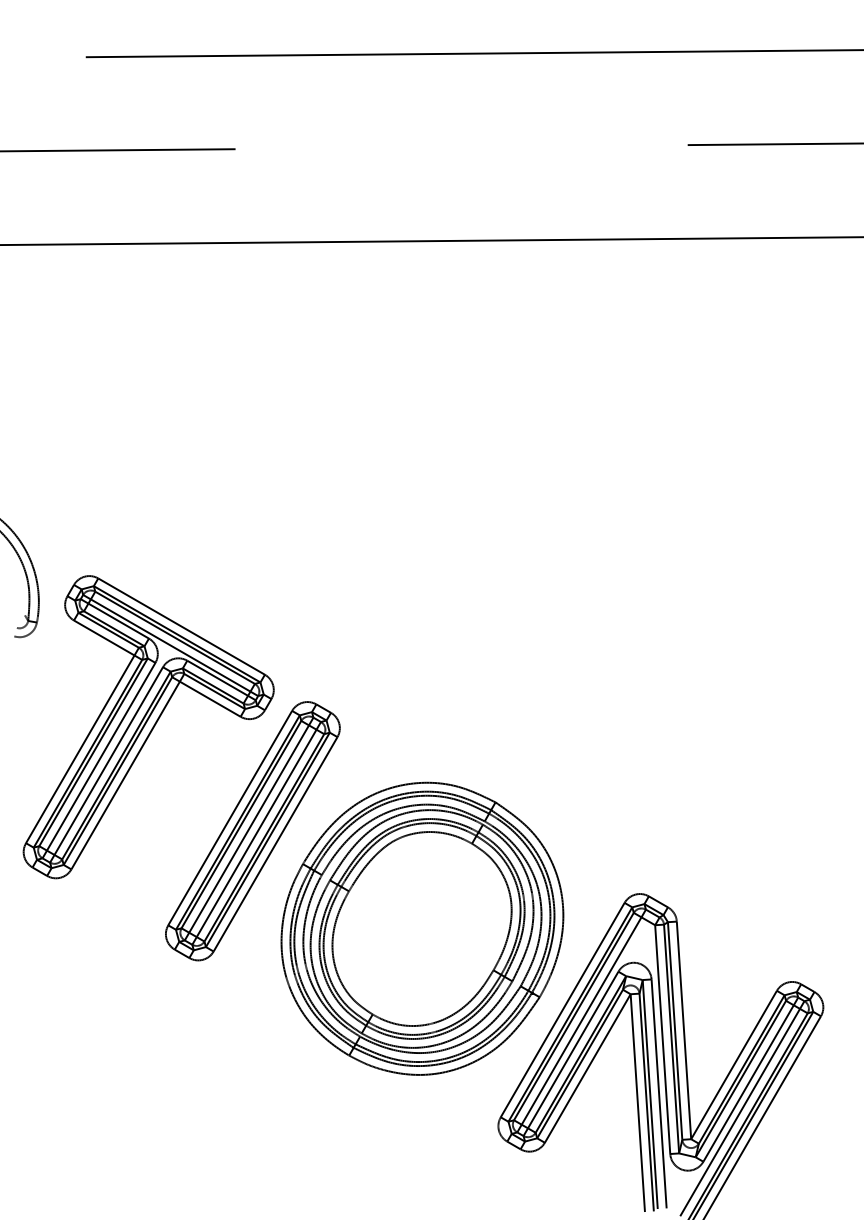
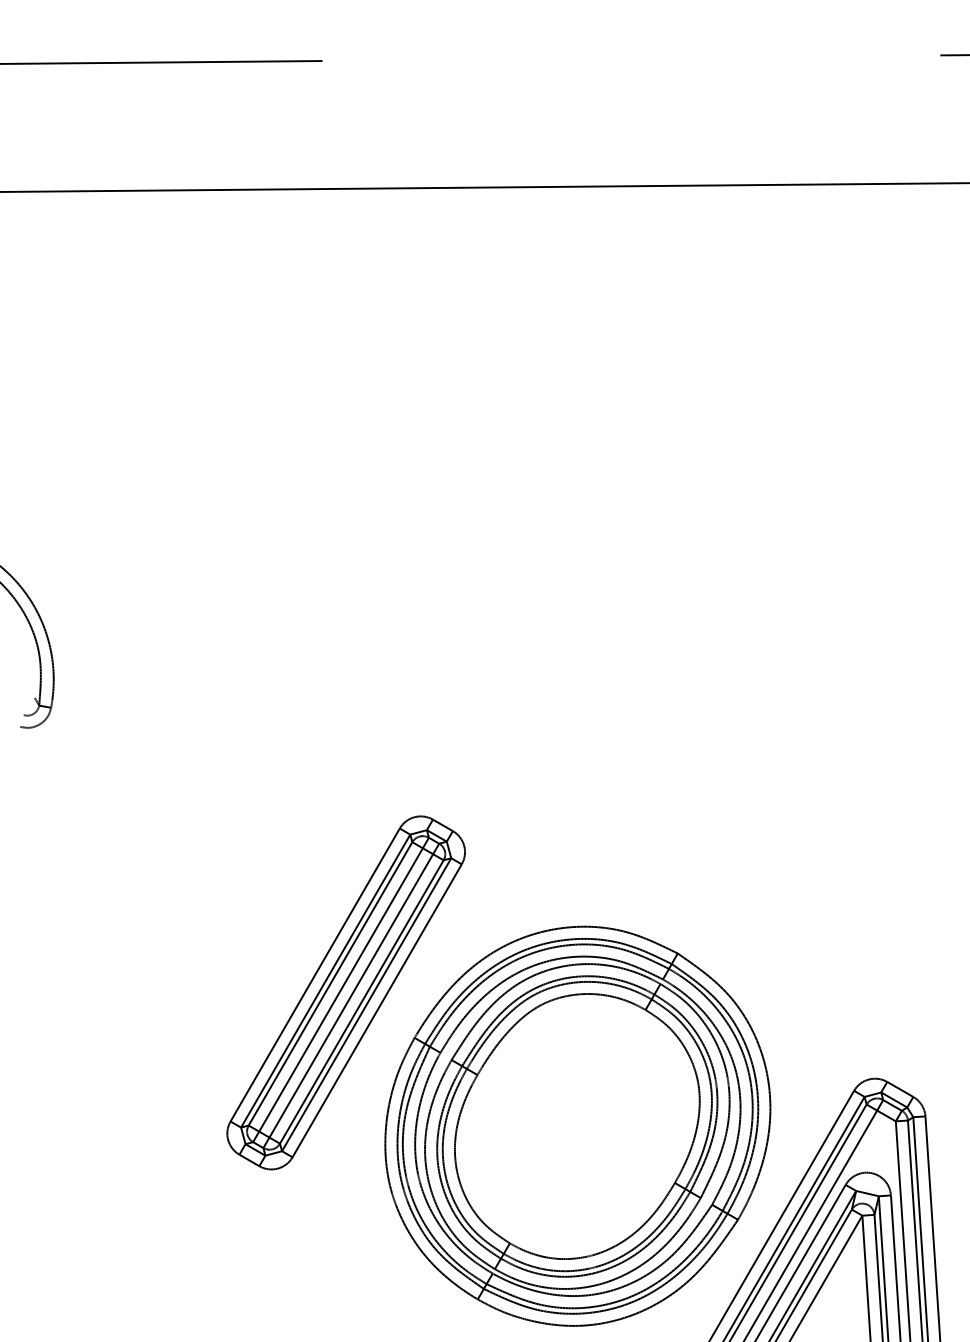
part: (148, 727) -> (203, 851), removed

